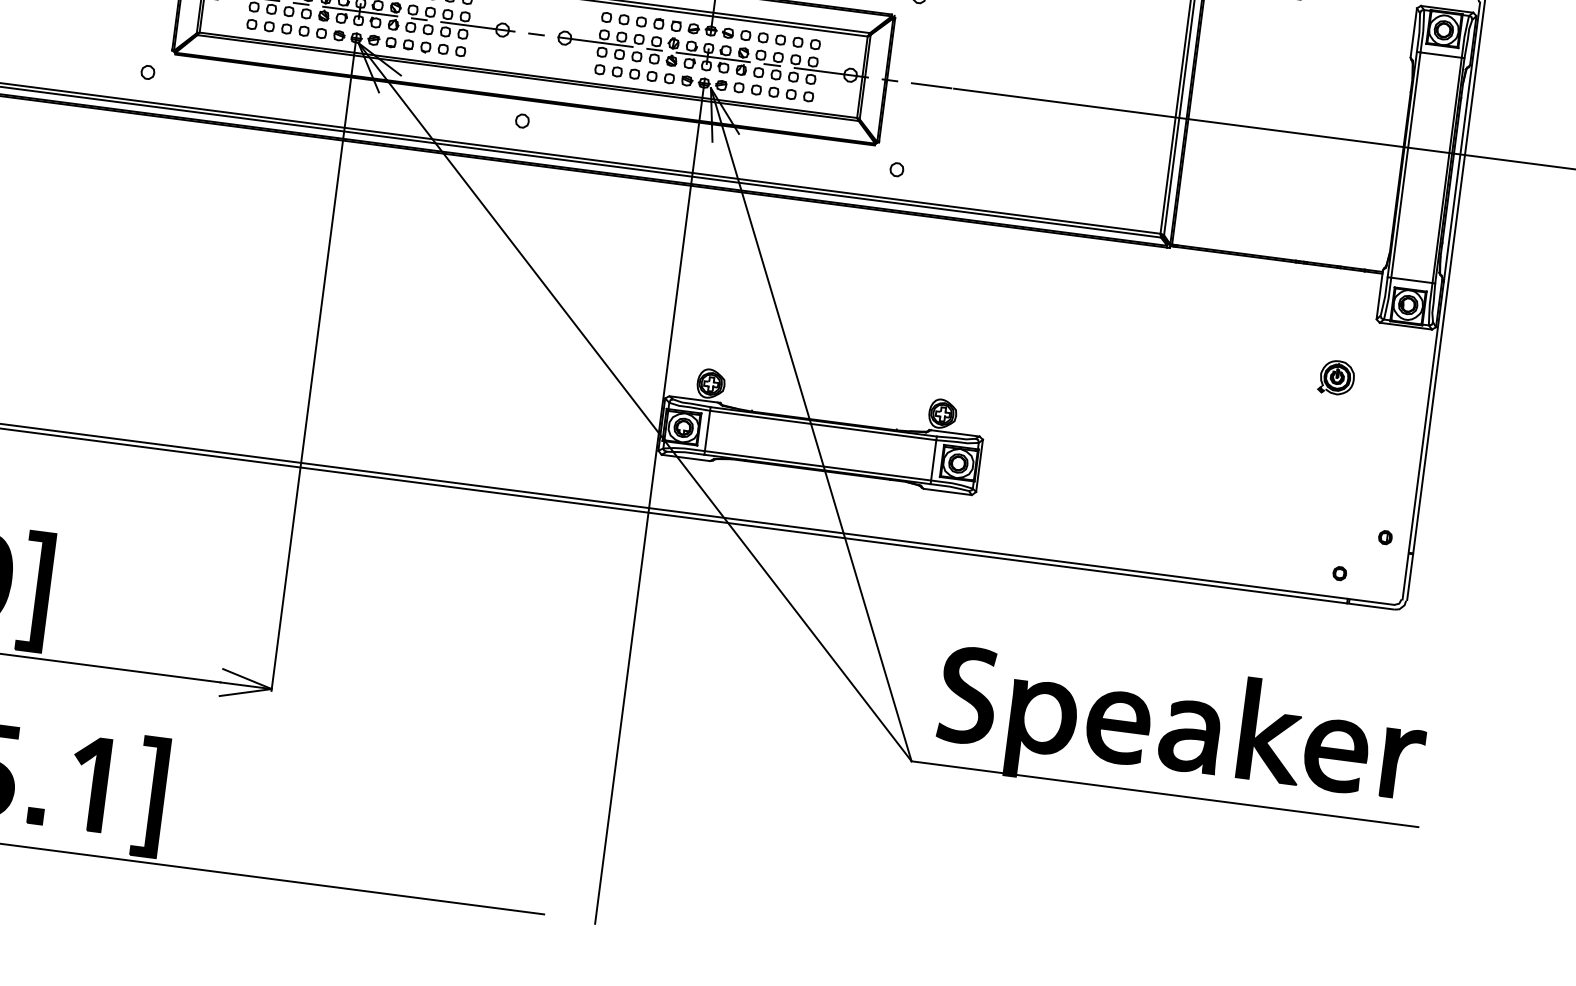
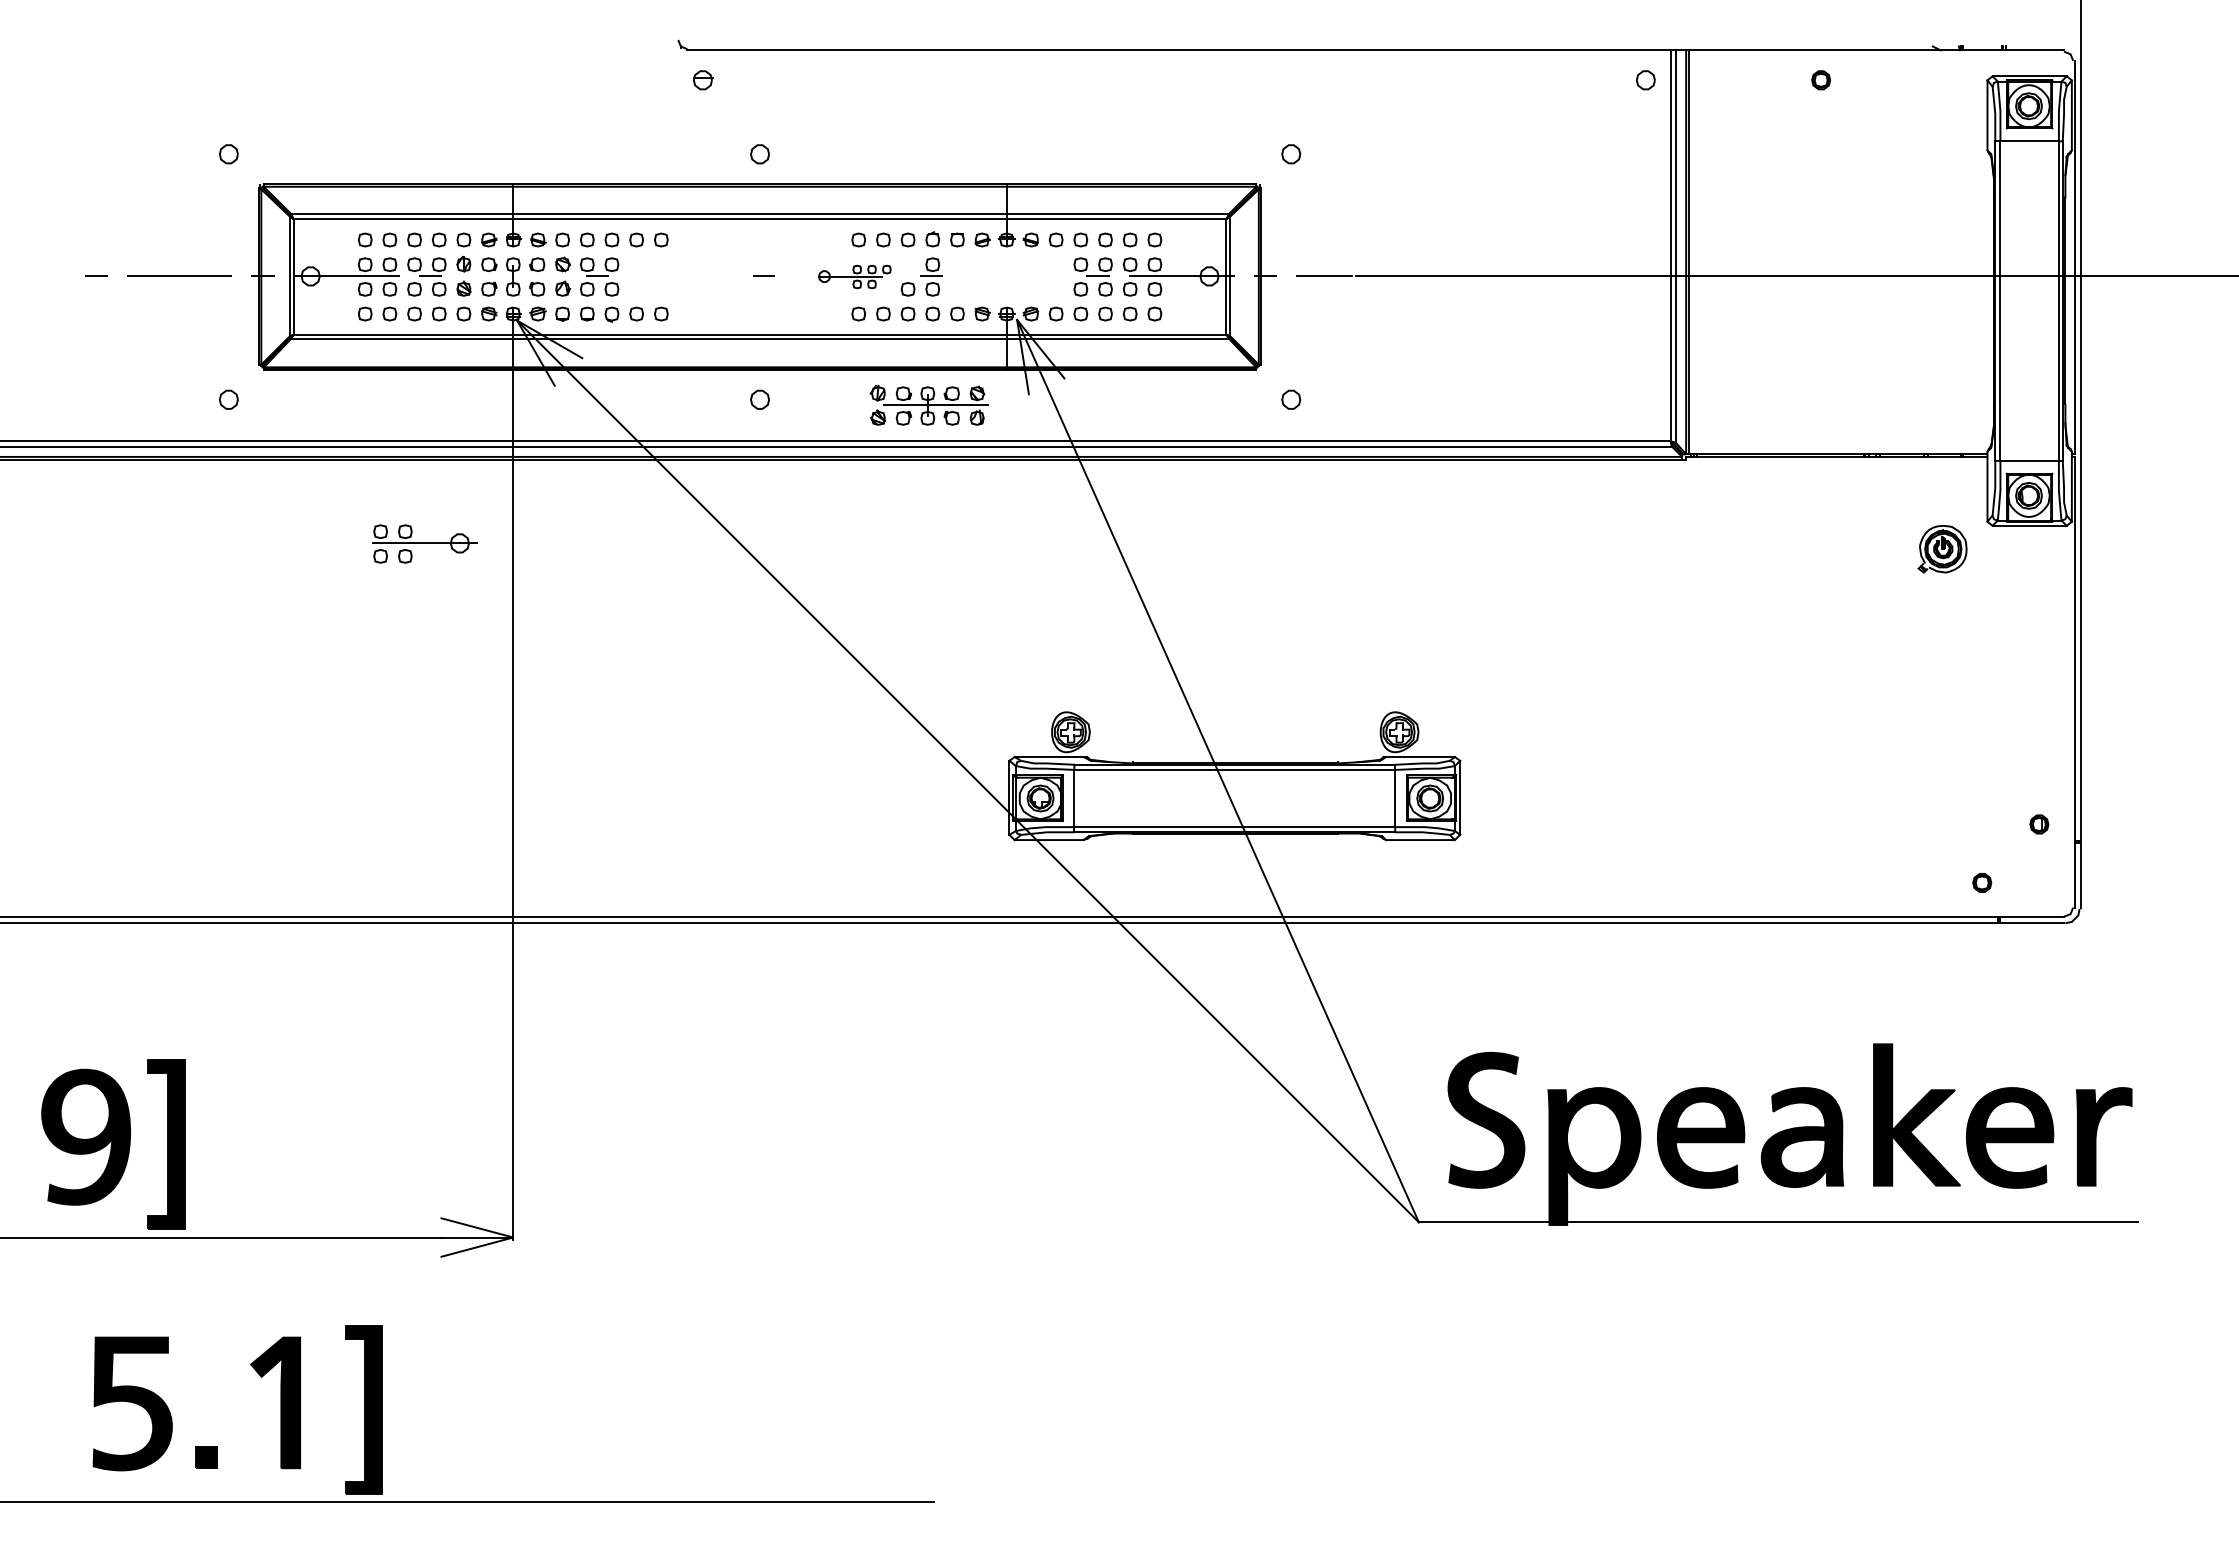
line: (359, 11) -> (513, 276), removed
part: (477, 26) -> (424, 543), moved
part: (600, 42) -> (854, 276), size x0.6
part: (708, 56) -> (928, 404), moved
part: (1336, 377) -> (1942, 549), moved
line: (646, 524) -> (1006, 939), removed

